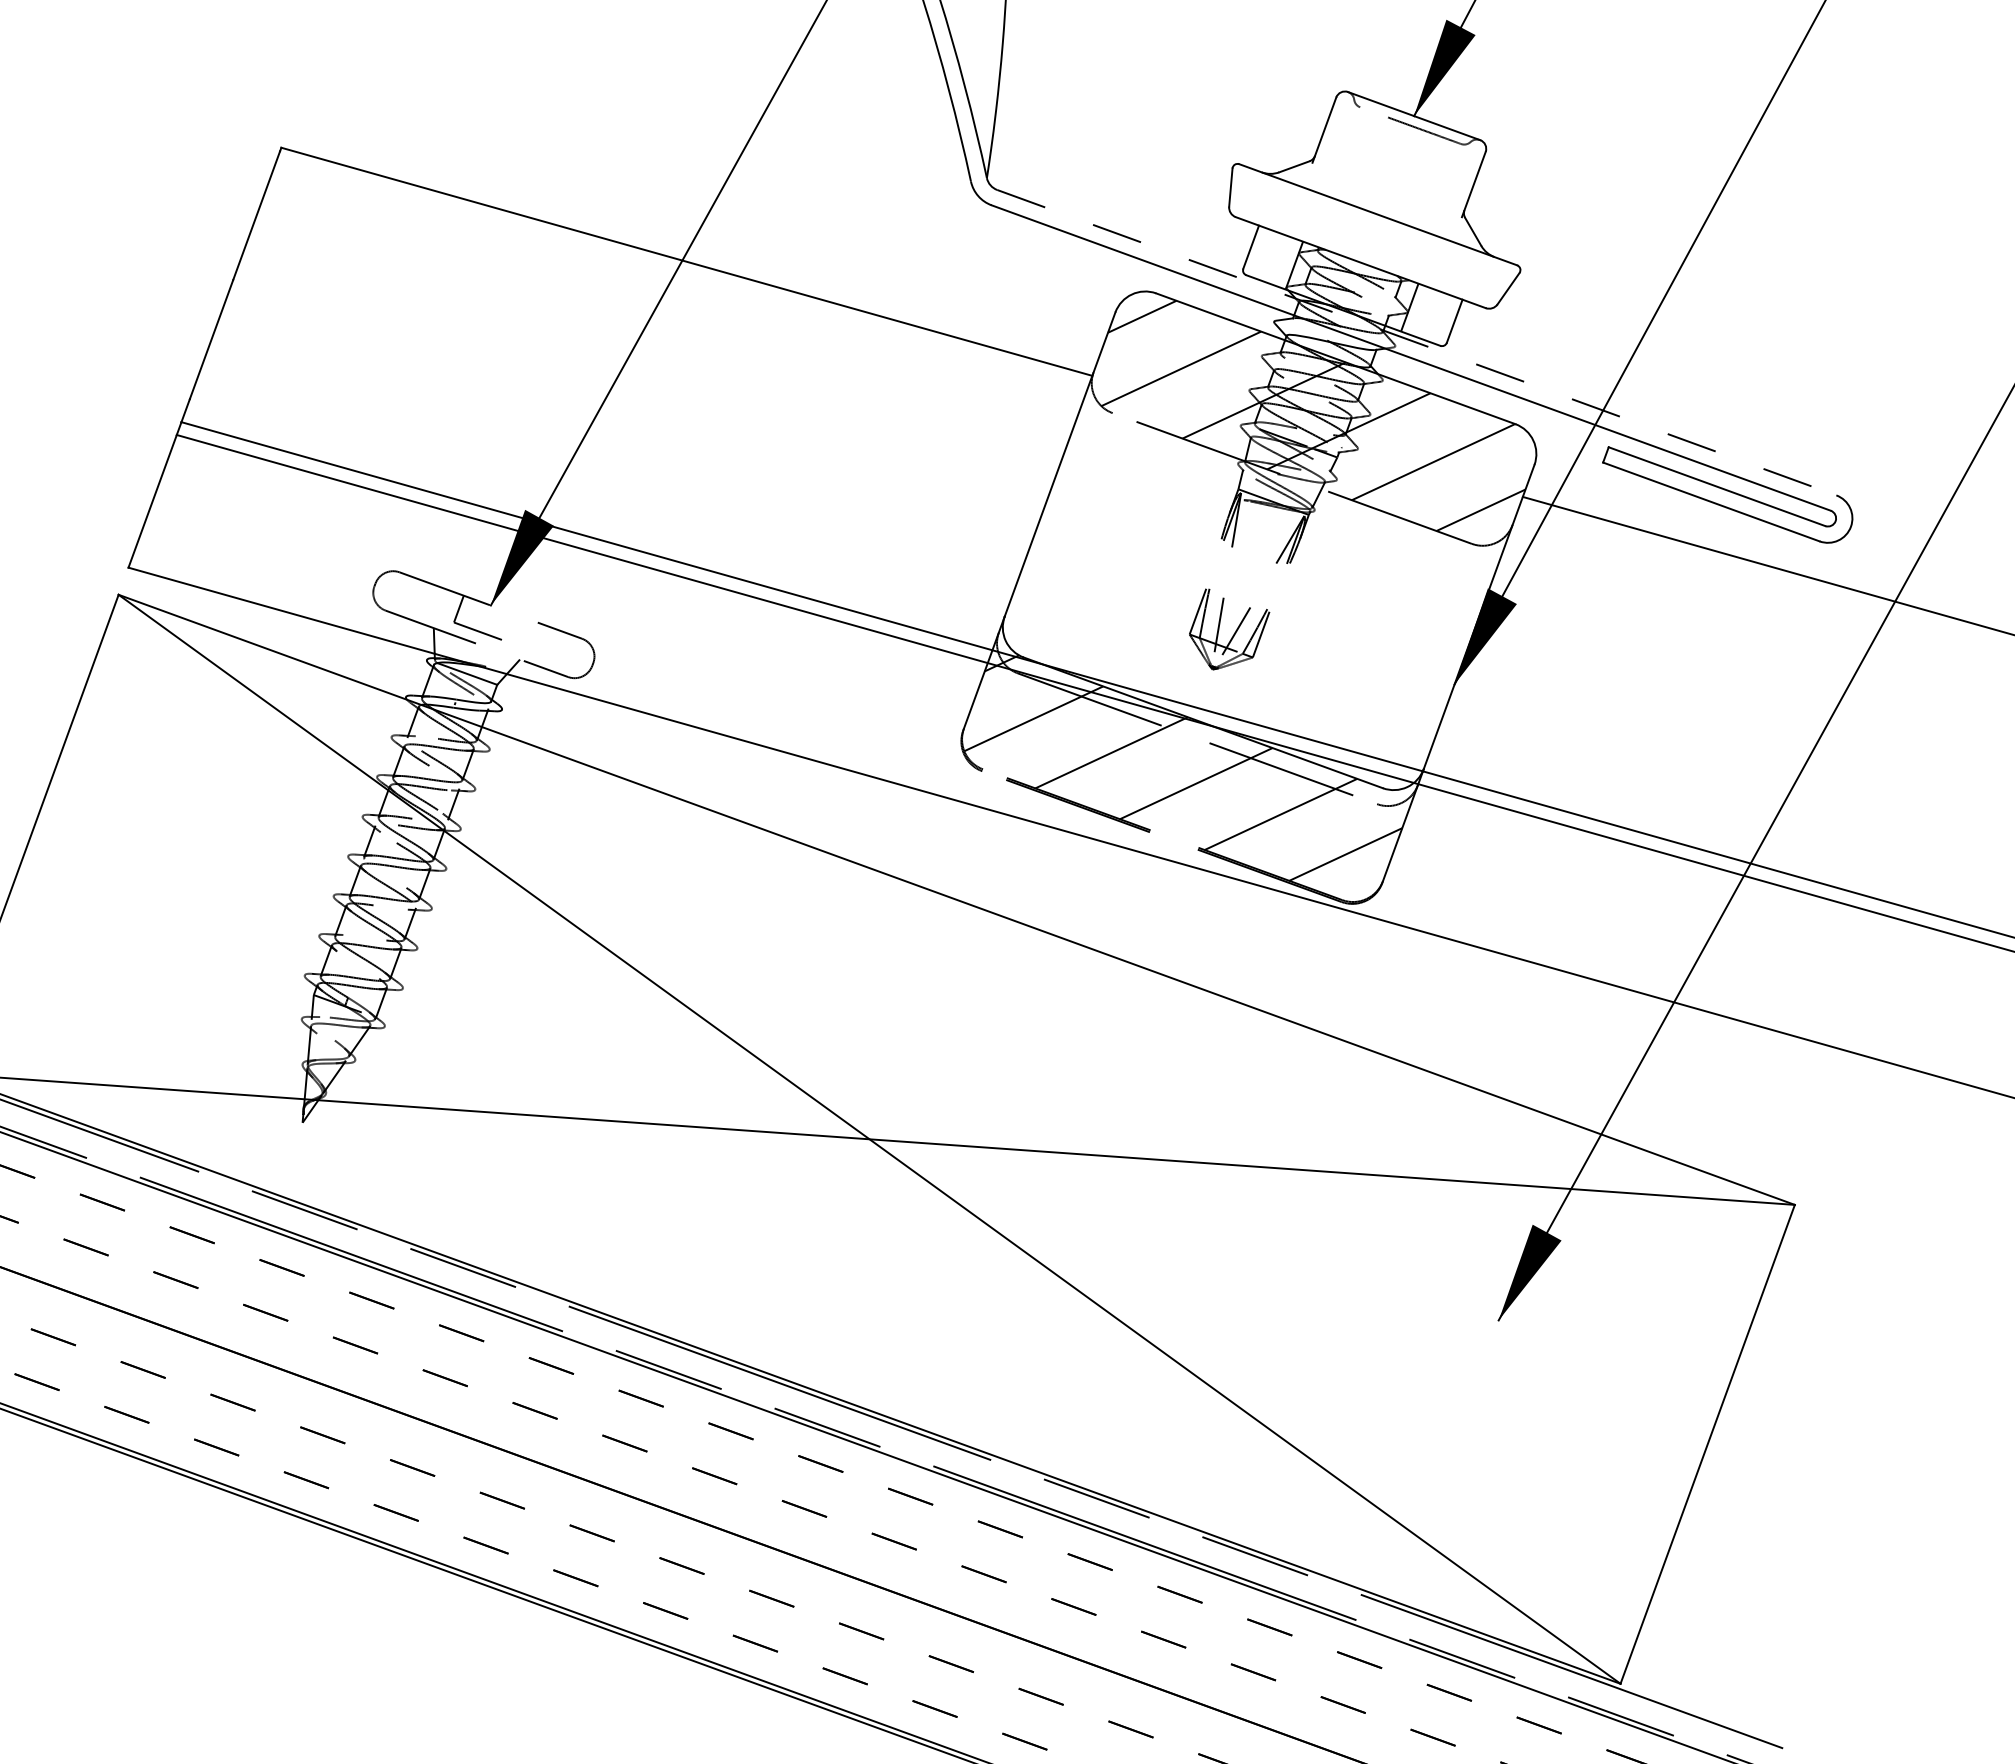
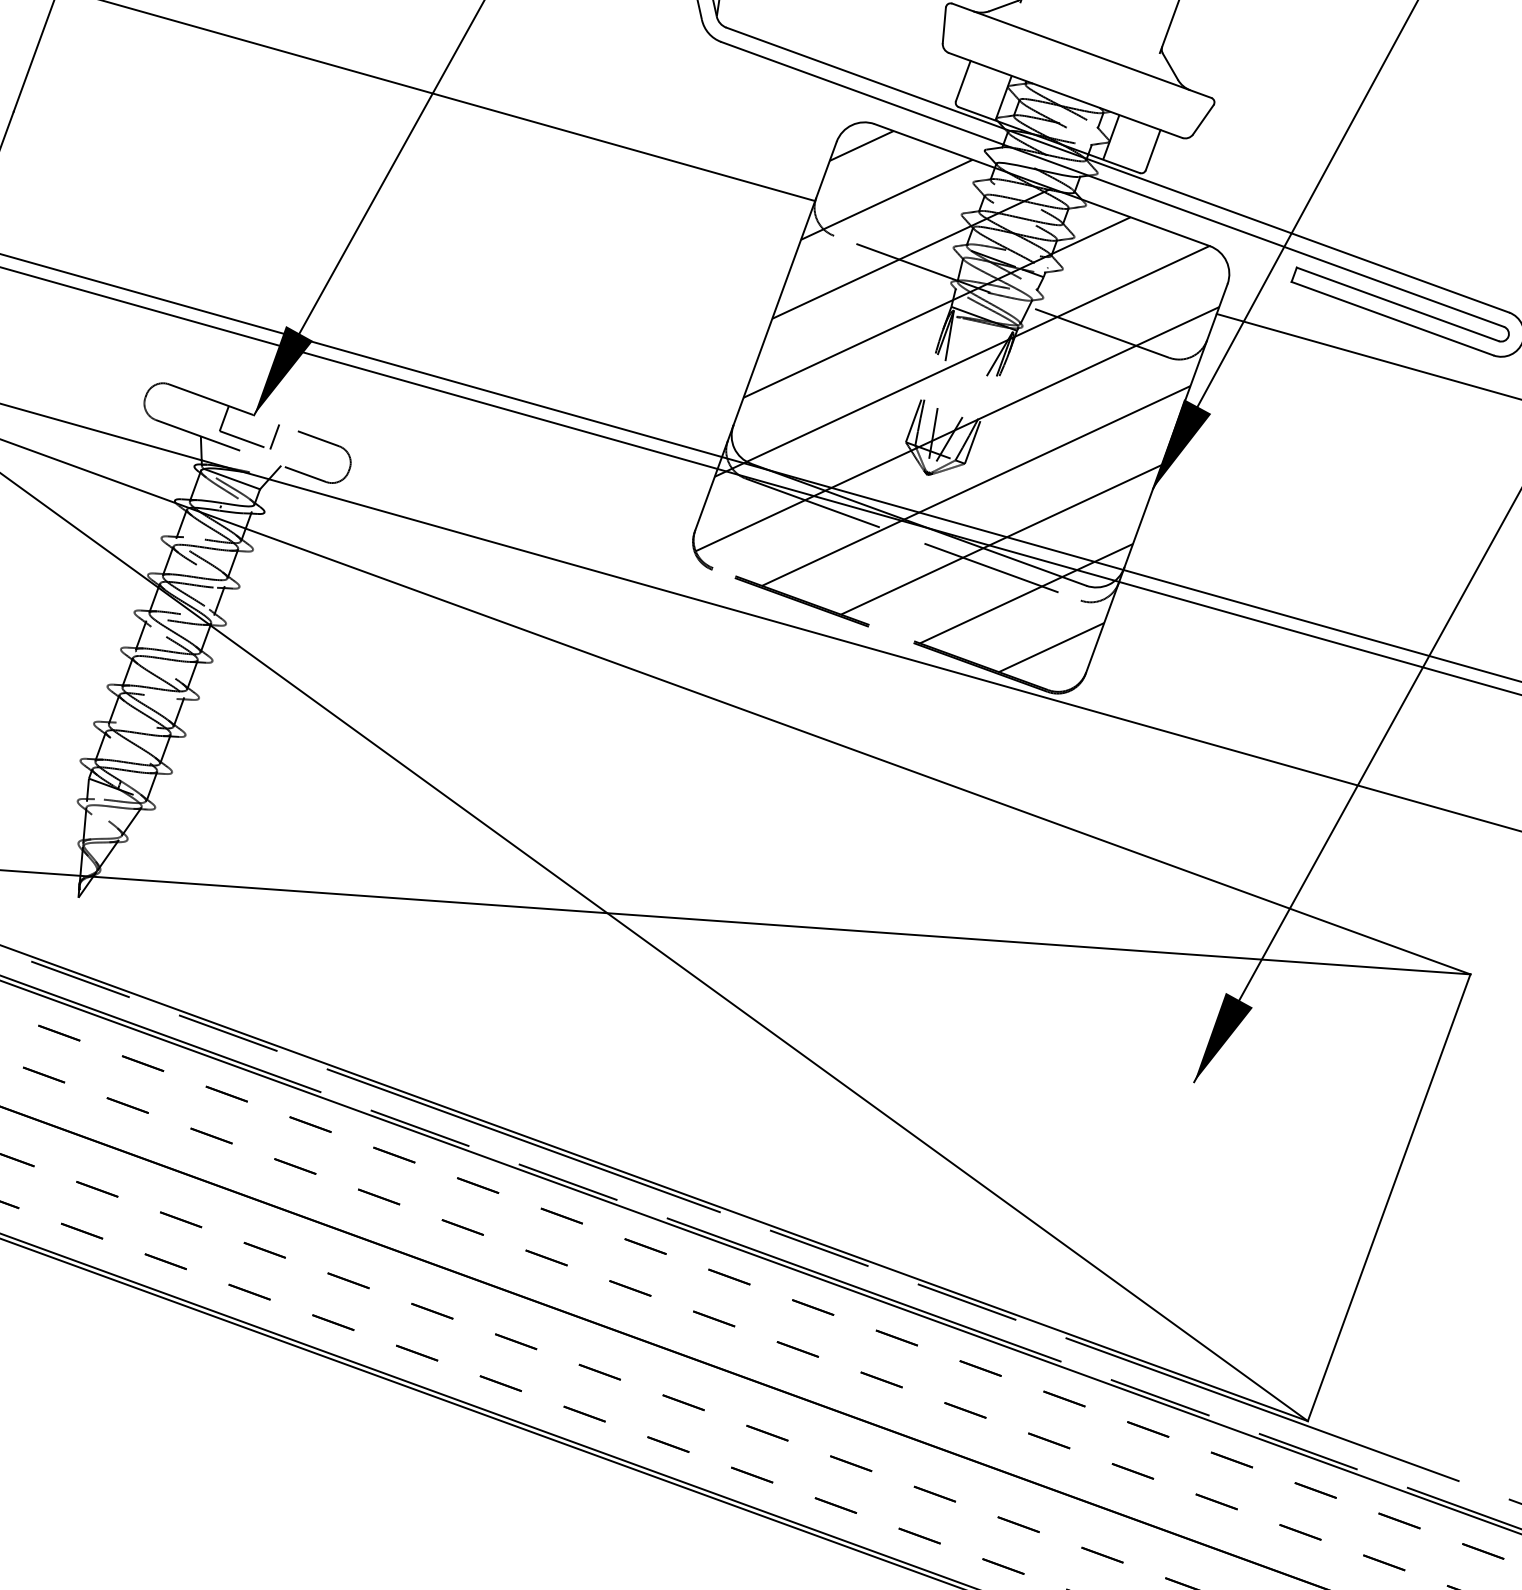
line: (1417, 342) -> (1118, 169), dashed -> solid
hatch: (1254, 592) -> (966, 403), added
line: (512, 628) -> (274, 436), added

